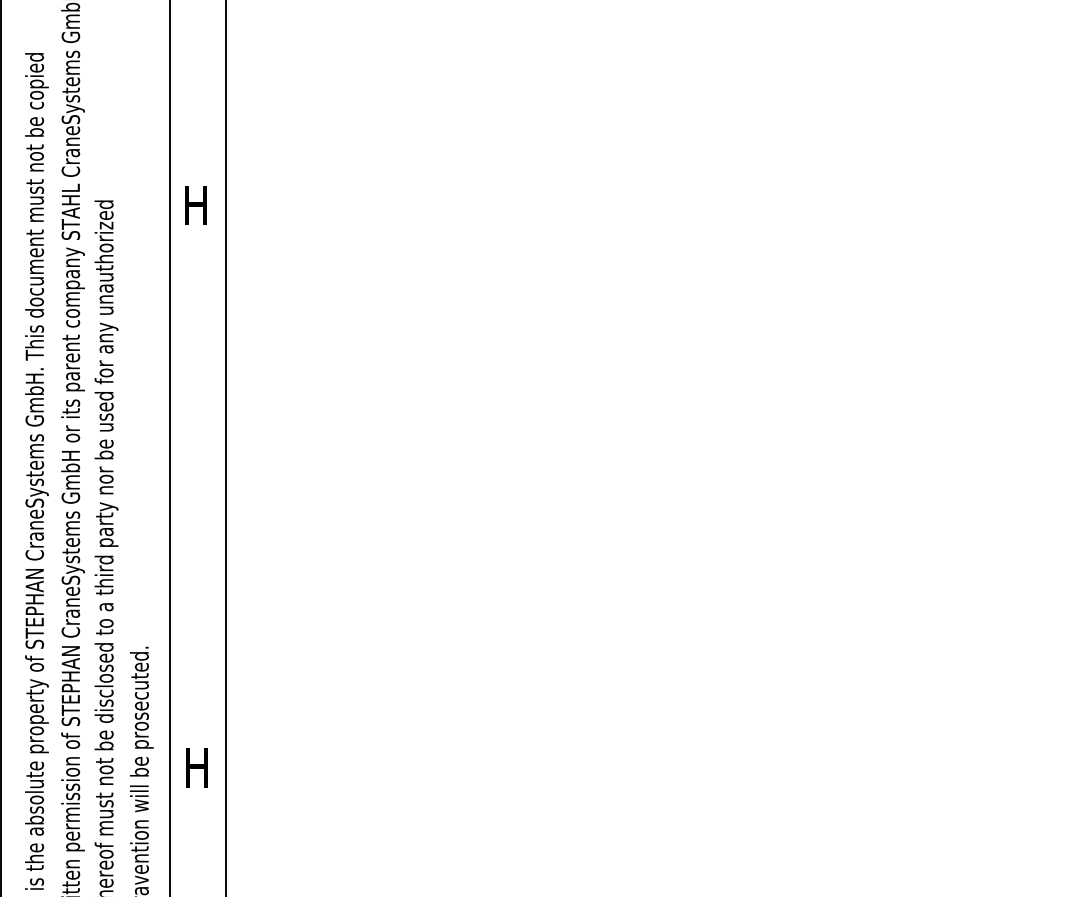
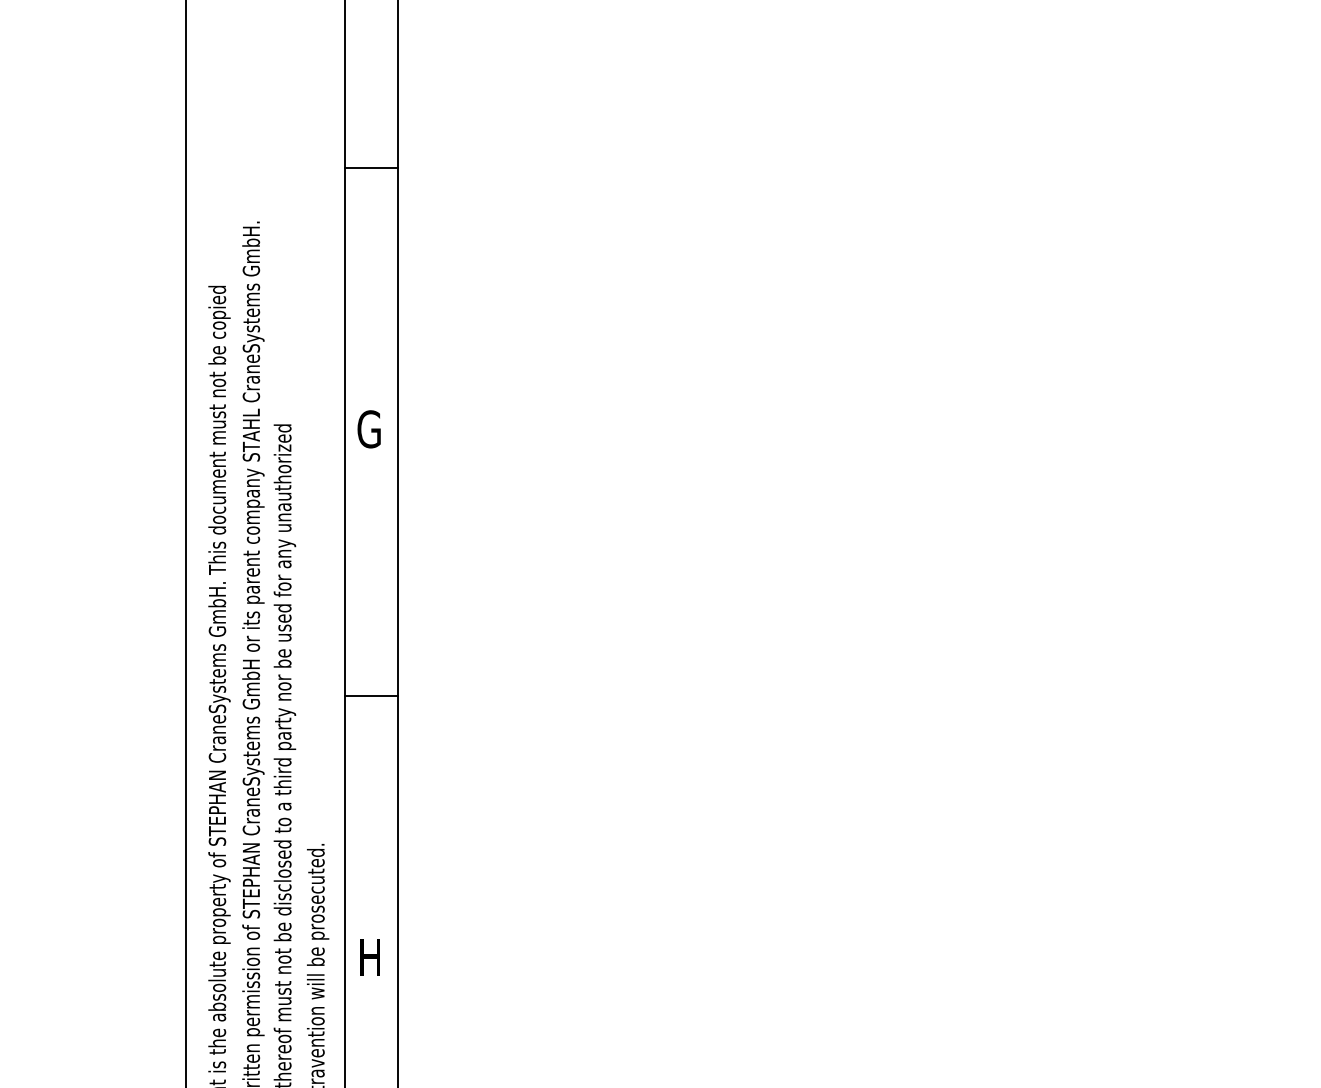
text: (195, 205) -> (368, 429), H -> G
line: (197, 489) -> (370, 696), added

